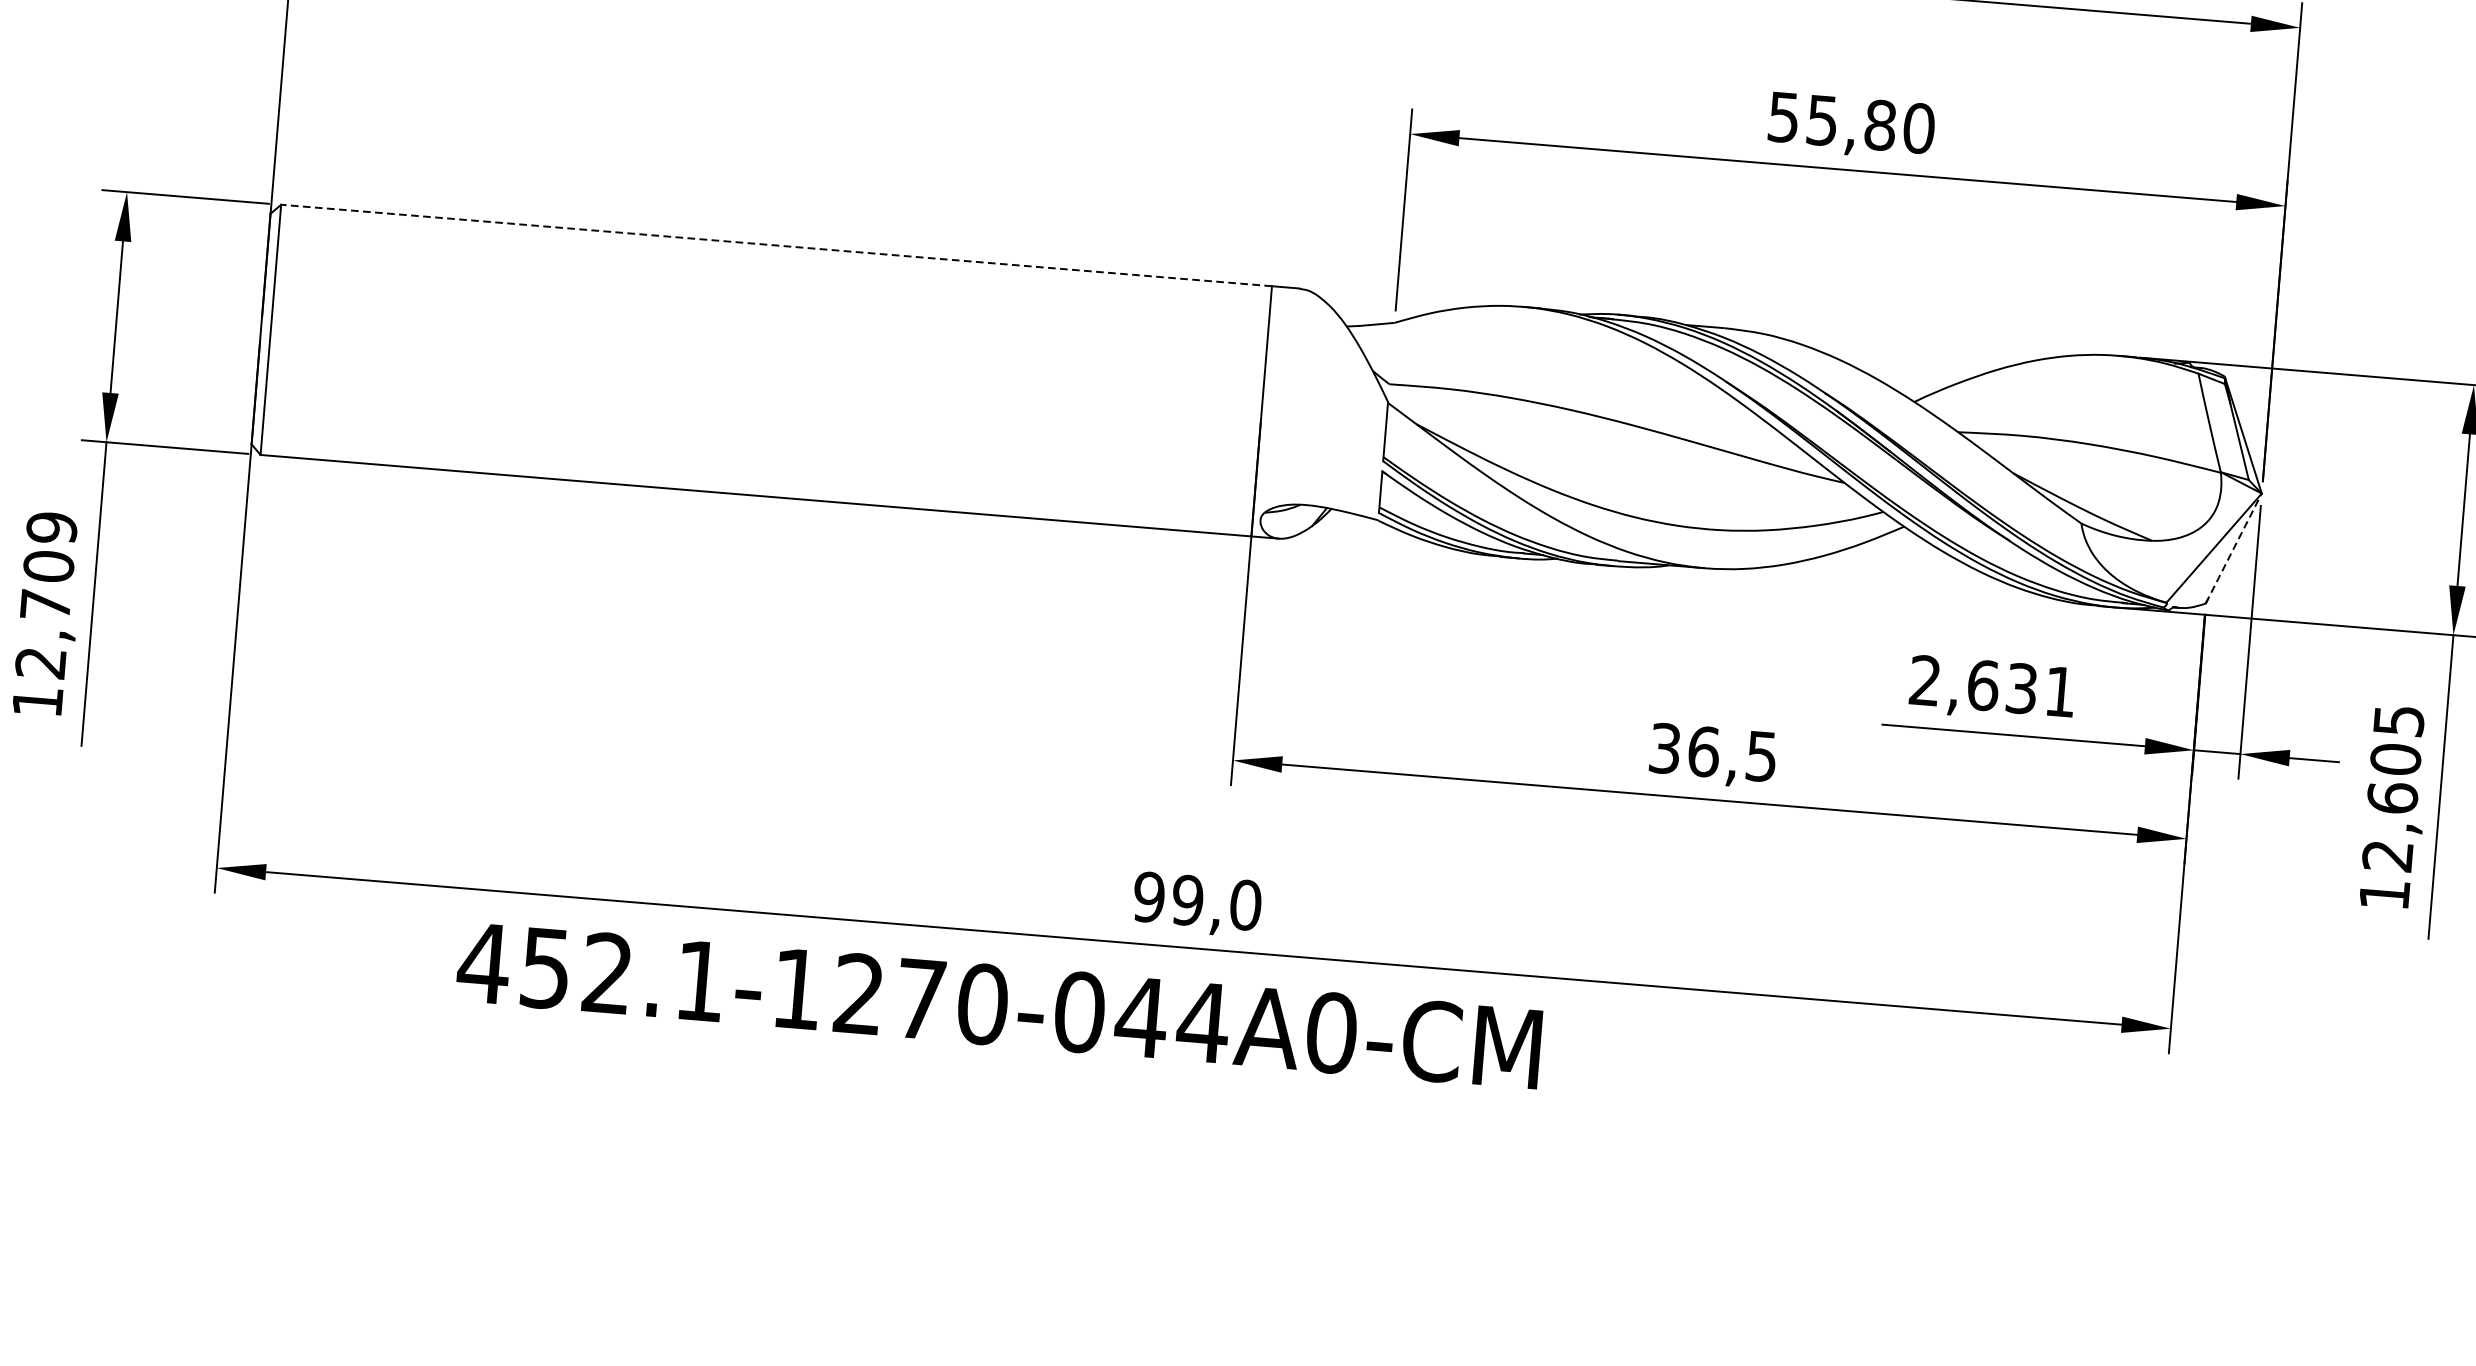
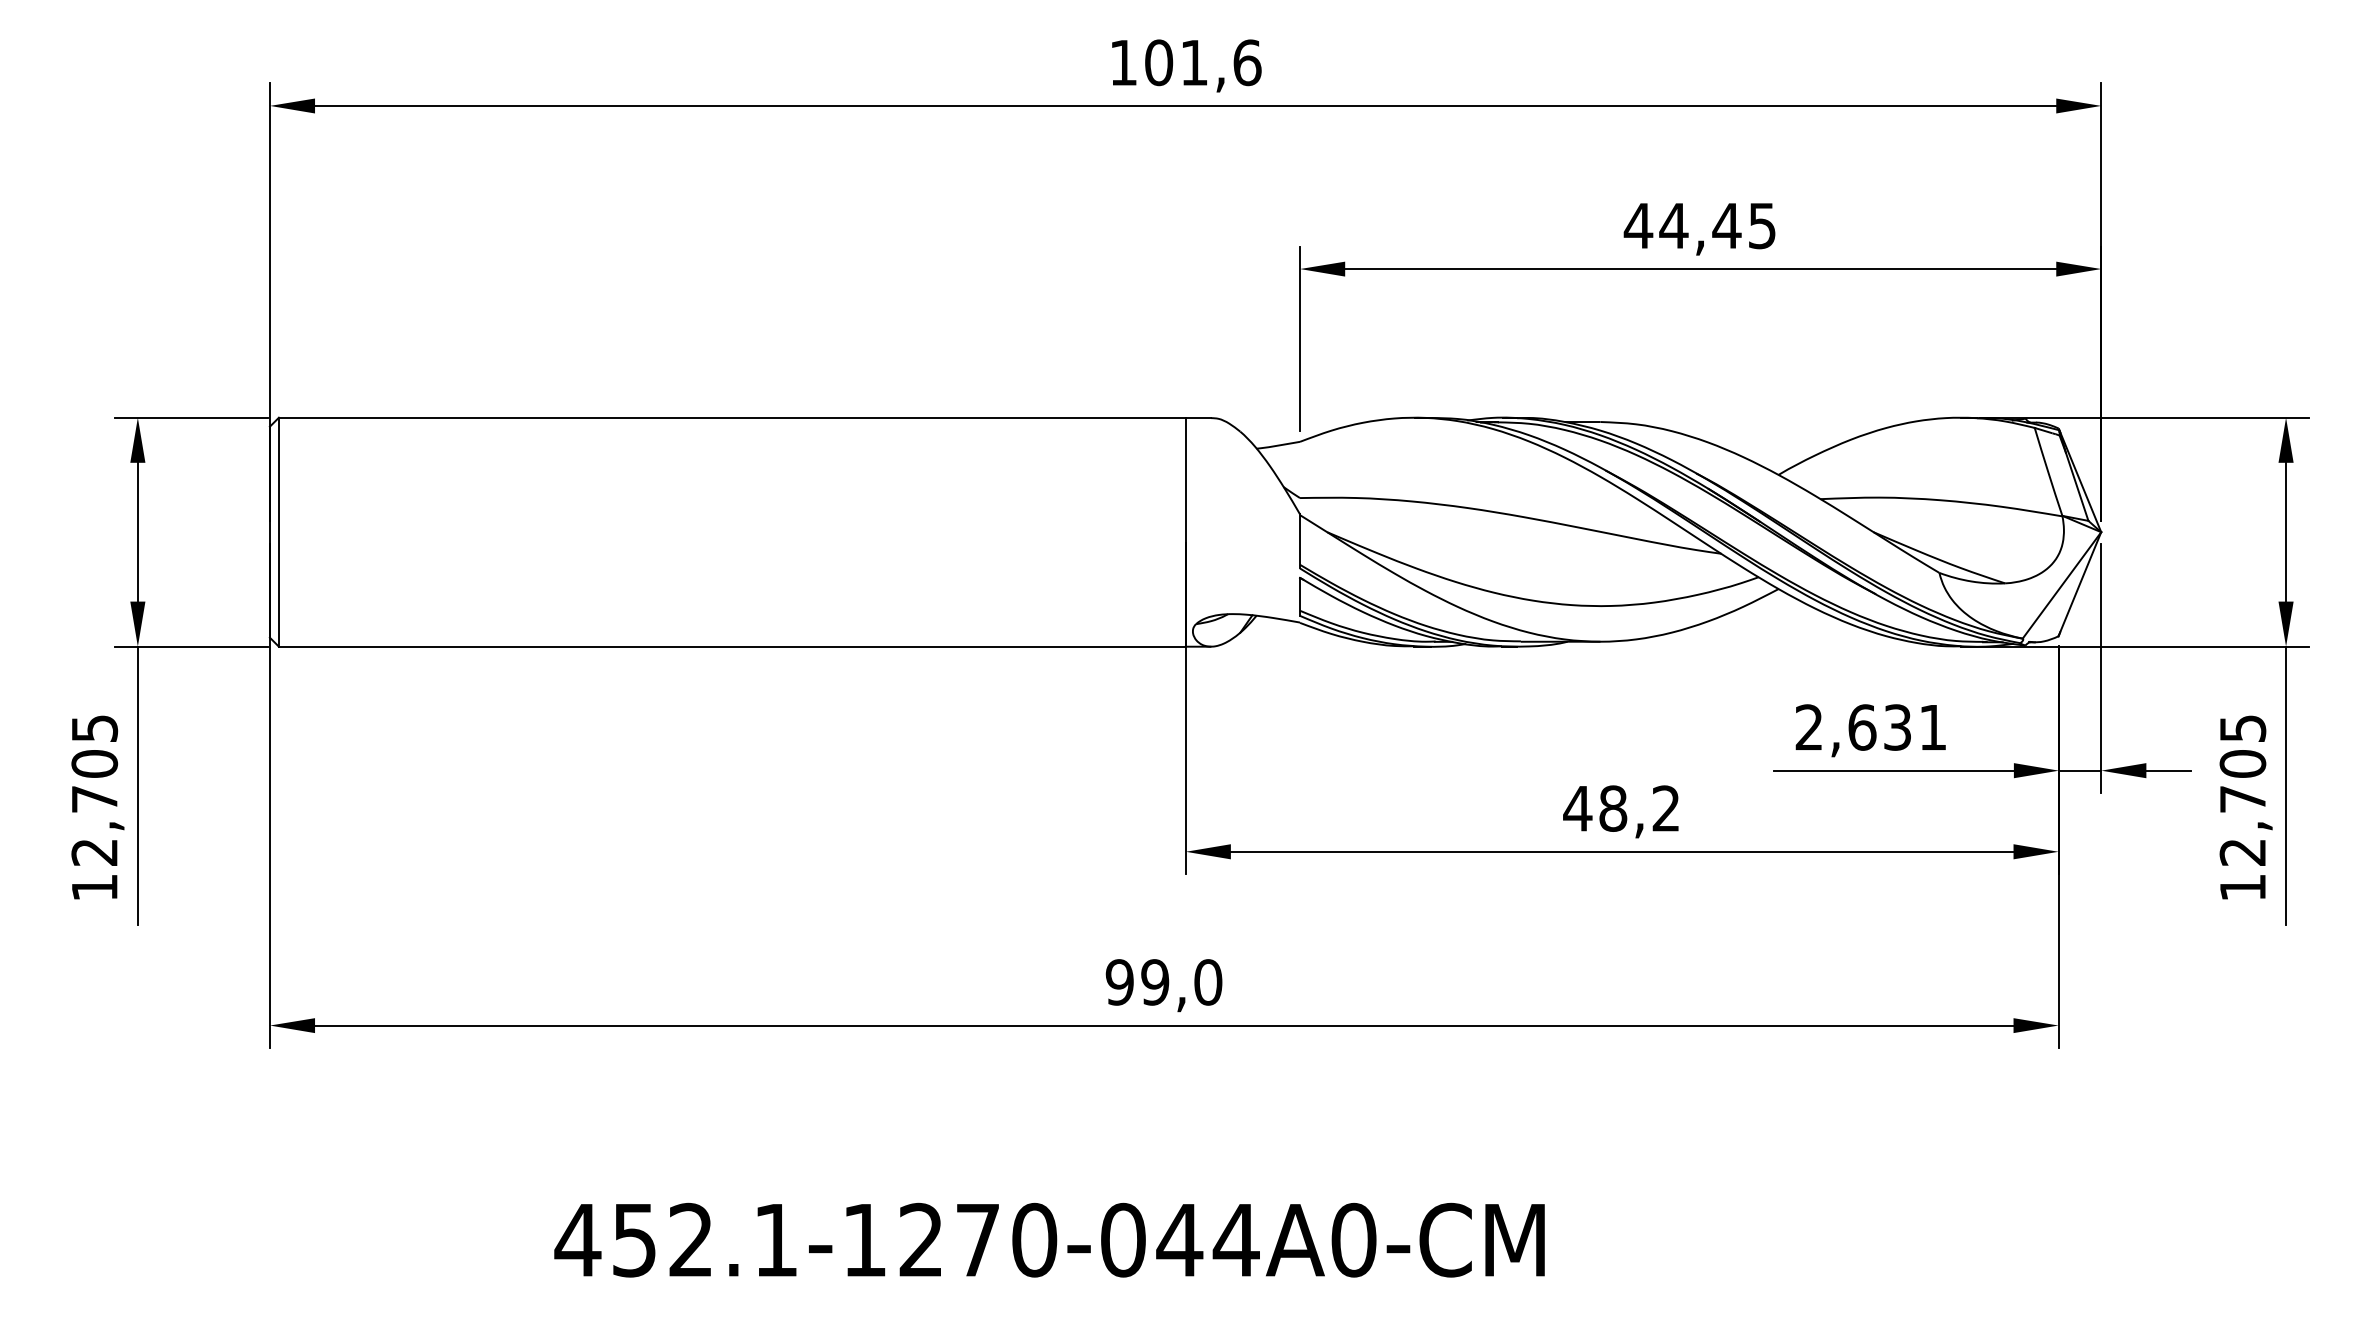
text: (1850, 122) -> (1699, 225), 55,80 -> 44,45
line: (775, 245) -> (731, 417), dashed -> solid
text: (51, 527) -> (94, 728), 12,709 -> 12,705
line: (2234, 547) -> (2080, 583), dashed -> solid
text: (1712, 752) -> (1621, 808), 36,5 -> 48,2
text: (2392, 798) -> (2242, 799), 12,605 -> 12,705
text: (999, 1004) -> (1049, 1239), moved

